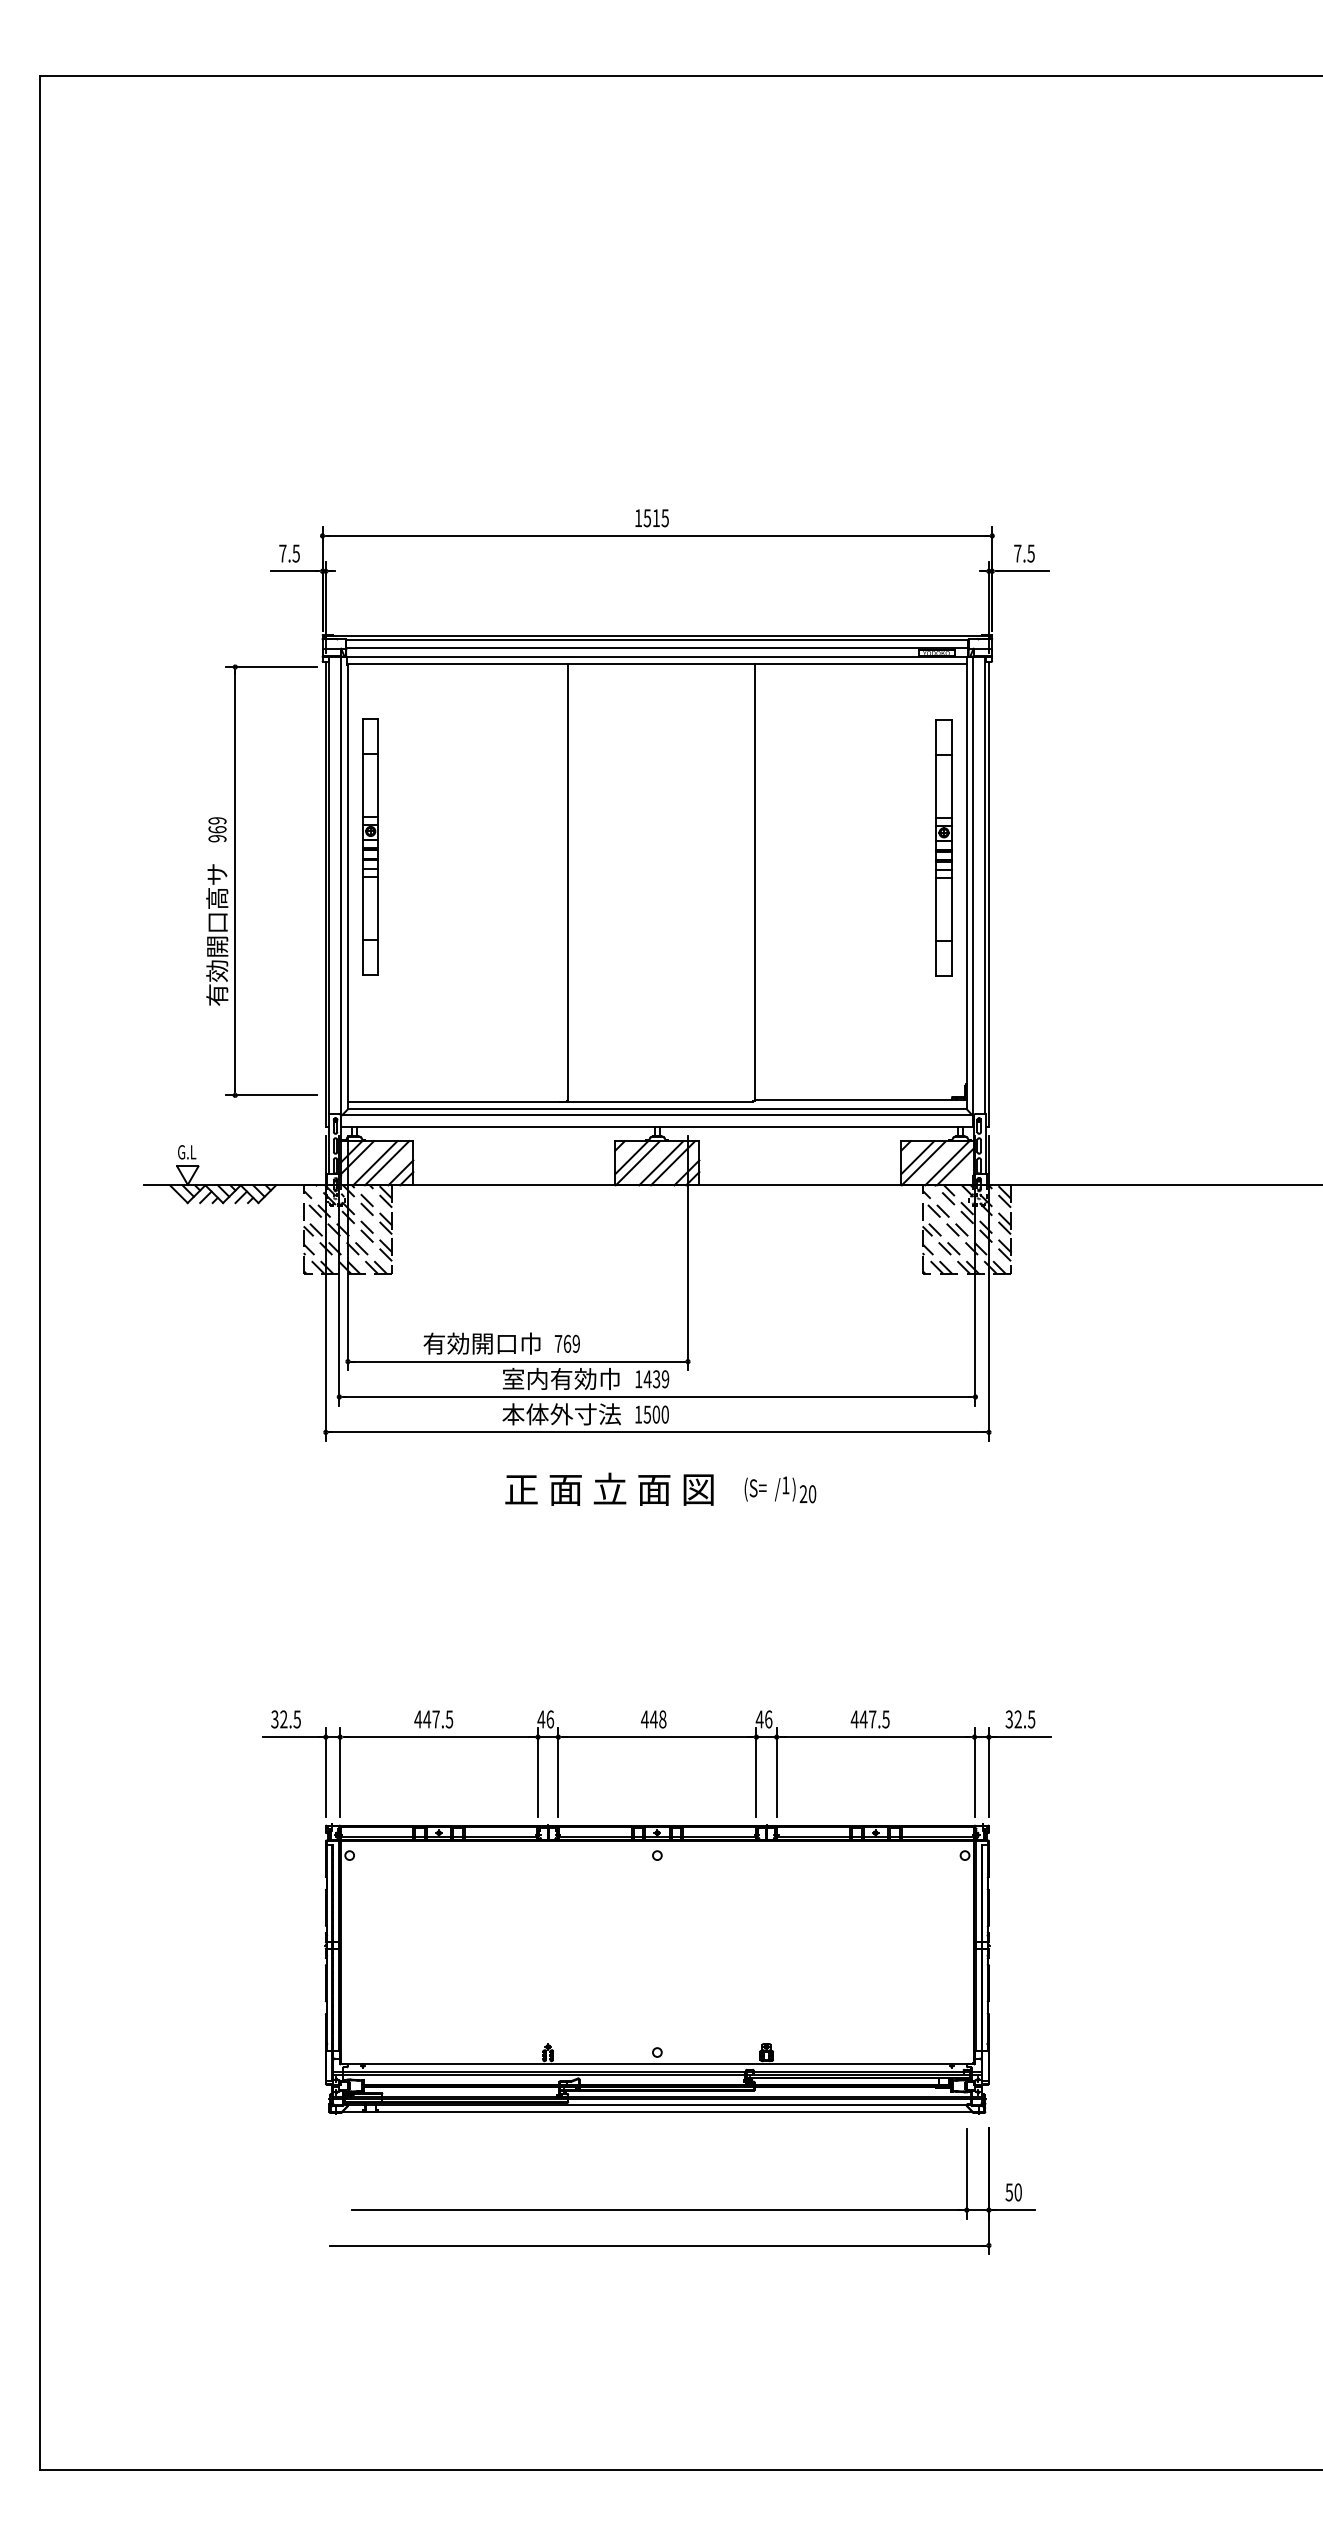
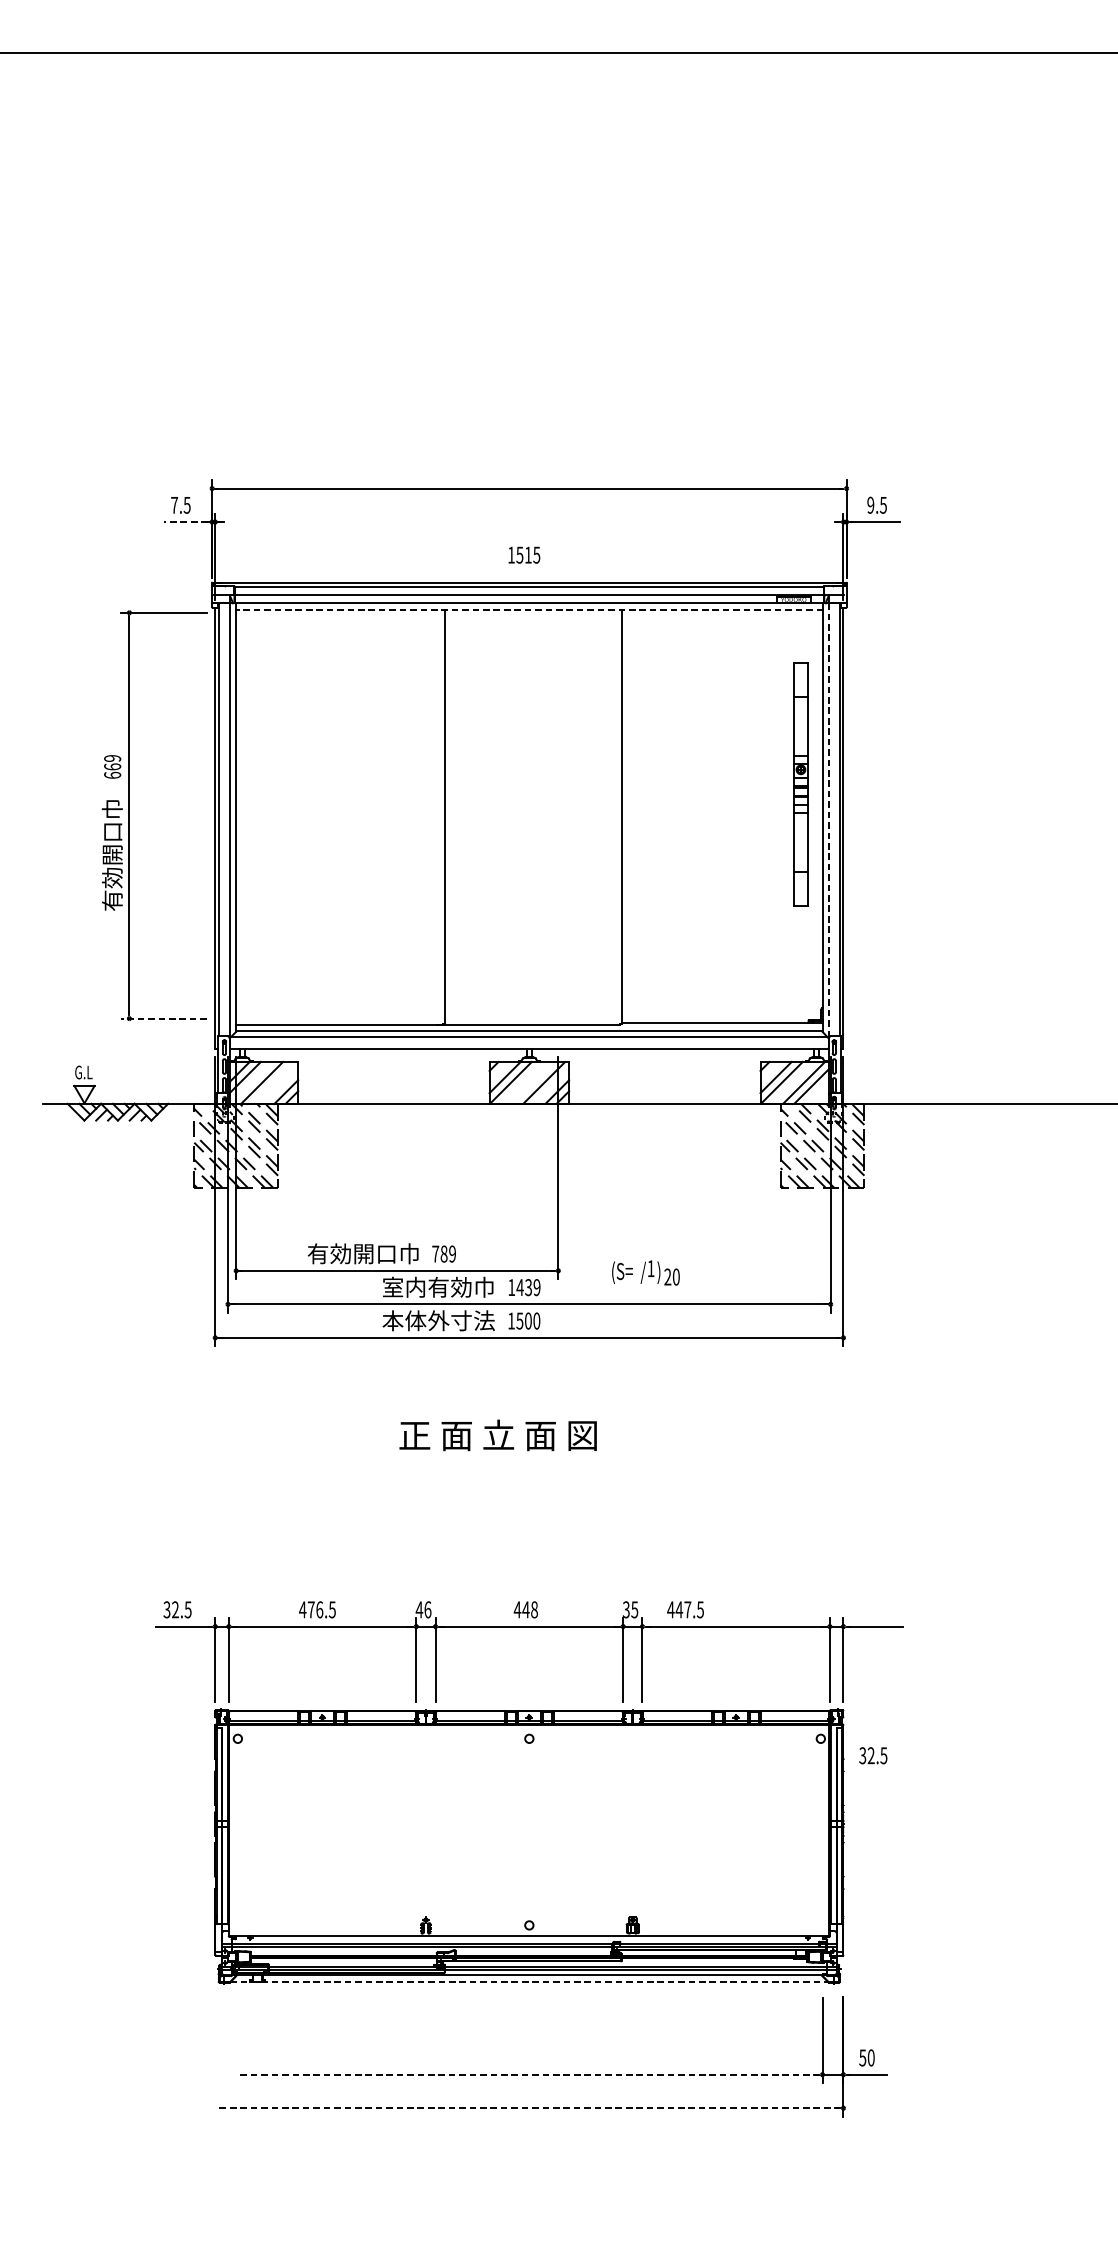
text: (651, 518) -> (523, 555), moved
text: (1017, 553) -> (870, 505), 7.5 -> 9.5
line: (294, 571) -> (185, 522), solid -> dashed
line: (656, 664) -> (528, 610), solid -> dashed
text: (217, 838) -> (112, 775), 969 -> 669
part: (370, 846) -> (257, 782), removed
line: (973, 891) -> (828, 825), solid -> dashed
text: (217, 934) -> (112, 866), 有効開口高サ -> 有効開口巾
line: (271, 1095) -> (163, 1018), solid -> dashed
line: (387, 1163) -> (273, 1083), removed
line: (661, 1163) -> (533, 1083), removed
text: (567, 1343) -> (444, 1253), 769 -> 789
text: (609, 1488) -> (498, 1434), moved
text: (780, 1489) -> (645, 1272), moved
text: (431, 1719) -> (315, 1609), 447.5 -> 476.5
text: (763, 1719) -> (629, 1609), 46 -> 35
text: (869, 1719) -> (684, 1609), moved
text: (1020, 1719) -> (873, 1755), moved
line: (657, 2112) -> (529, 1982), solid -> dashed
line: (657, 2210) -> (529, 2075), solid -> dashed
line: (657, 2245) -> (529, 2108), solid -> dashed

